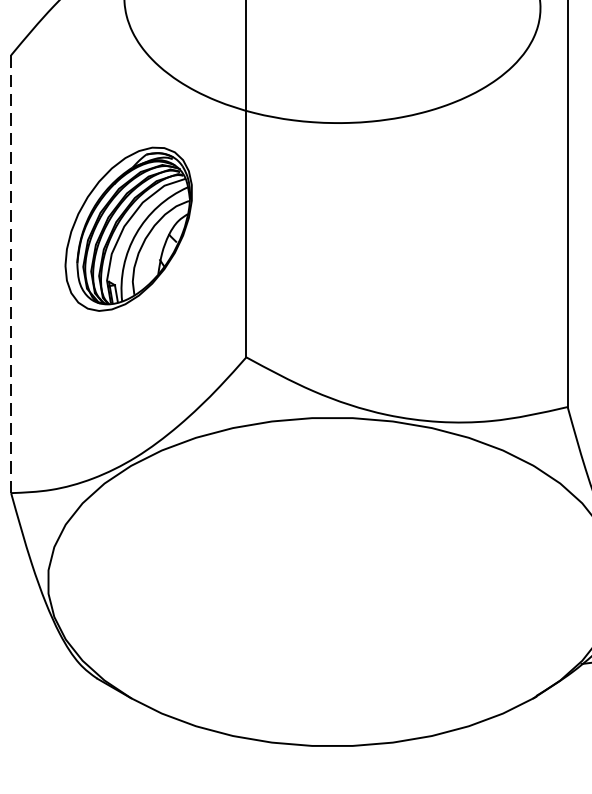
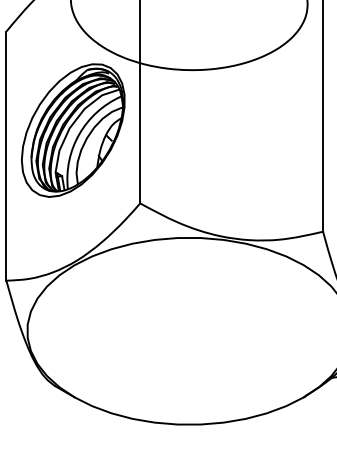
part: (129, 229) -> (73, 130), size x1.43
line: (11, 274) -> (6, 156), dashed -> solid

